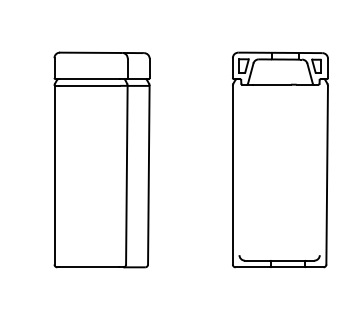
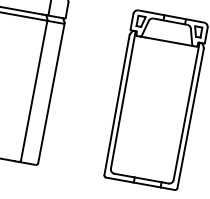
line: (239, 167) -> (123, 100), added
line: (320, 167) -> (186, 111), added

